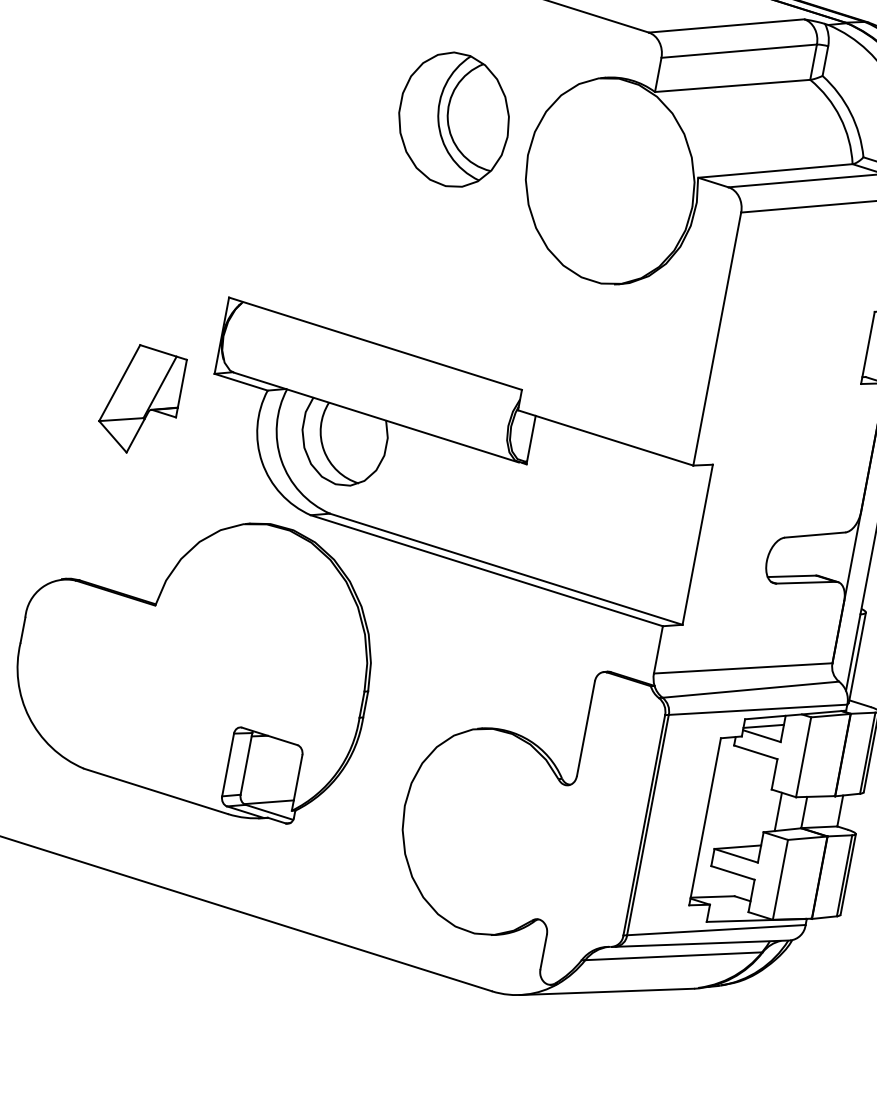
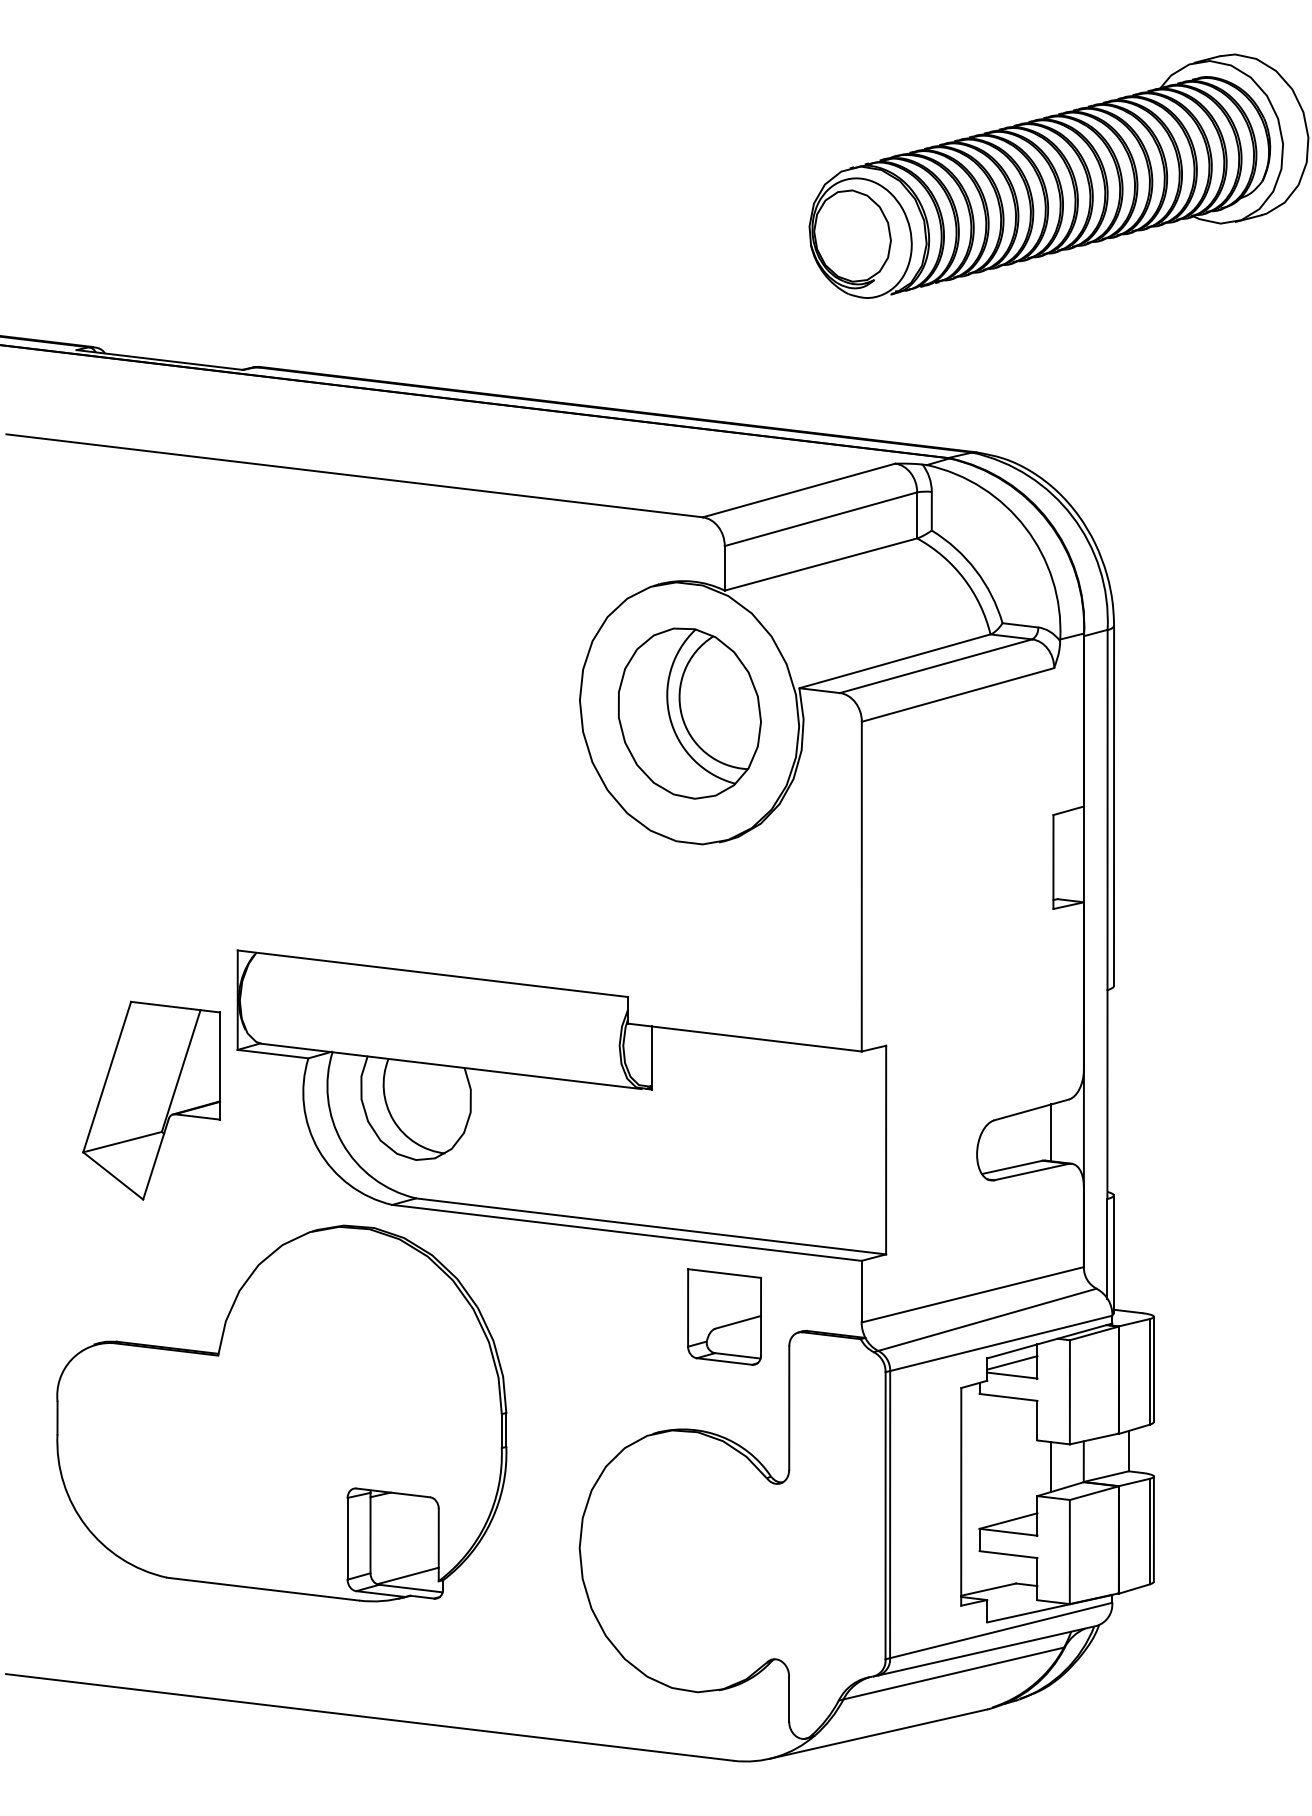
part: (454, 119) -> (689, 713), moved
part: (141, 400) -> (151, 1100), size x1.43
line: (827, 555) -> (1051, 1132), added
part: (549, 649) -> (724, 1316), added

